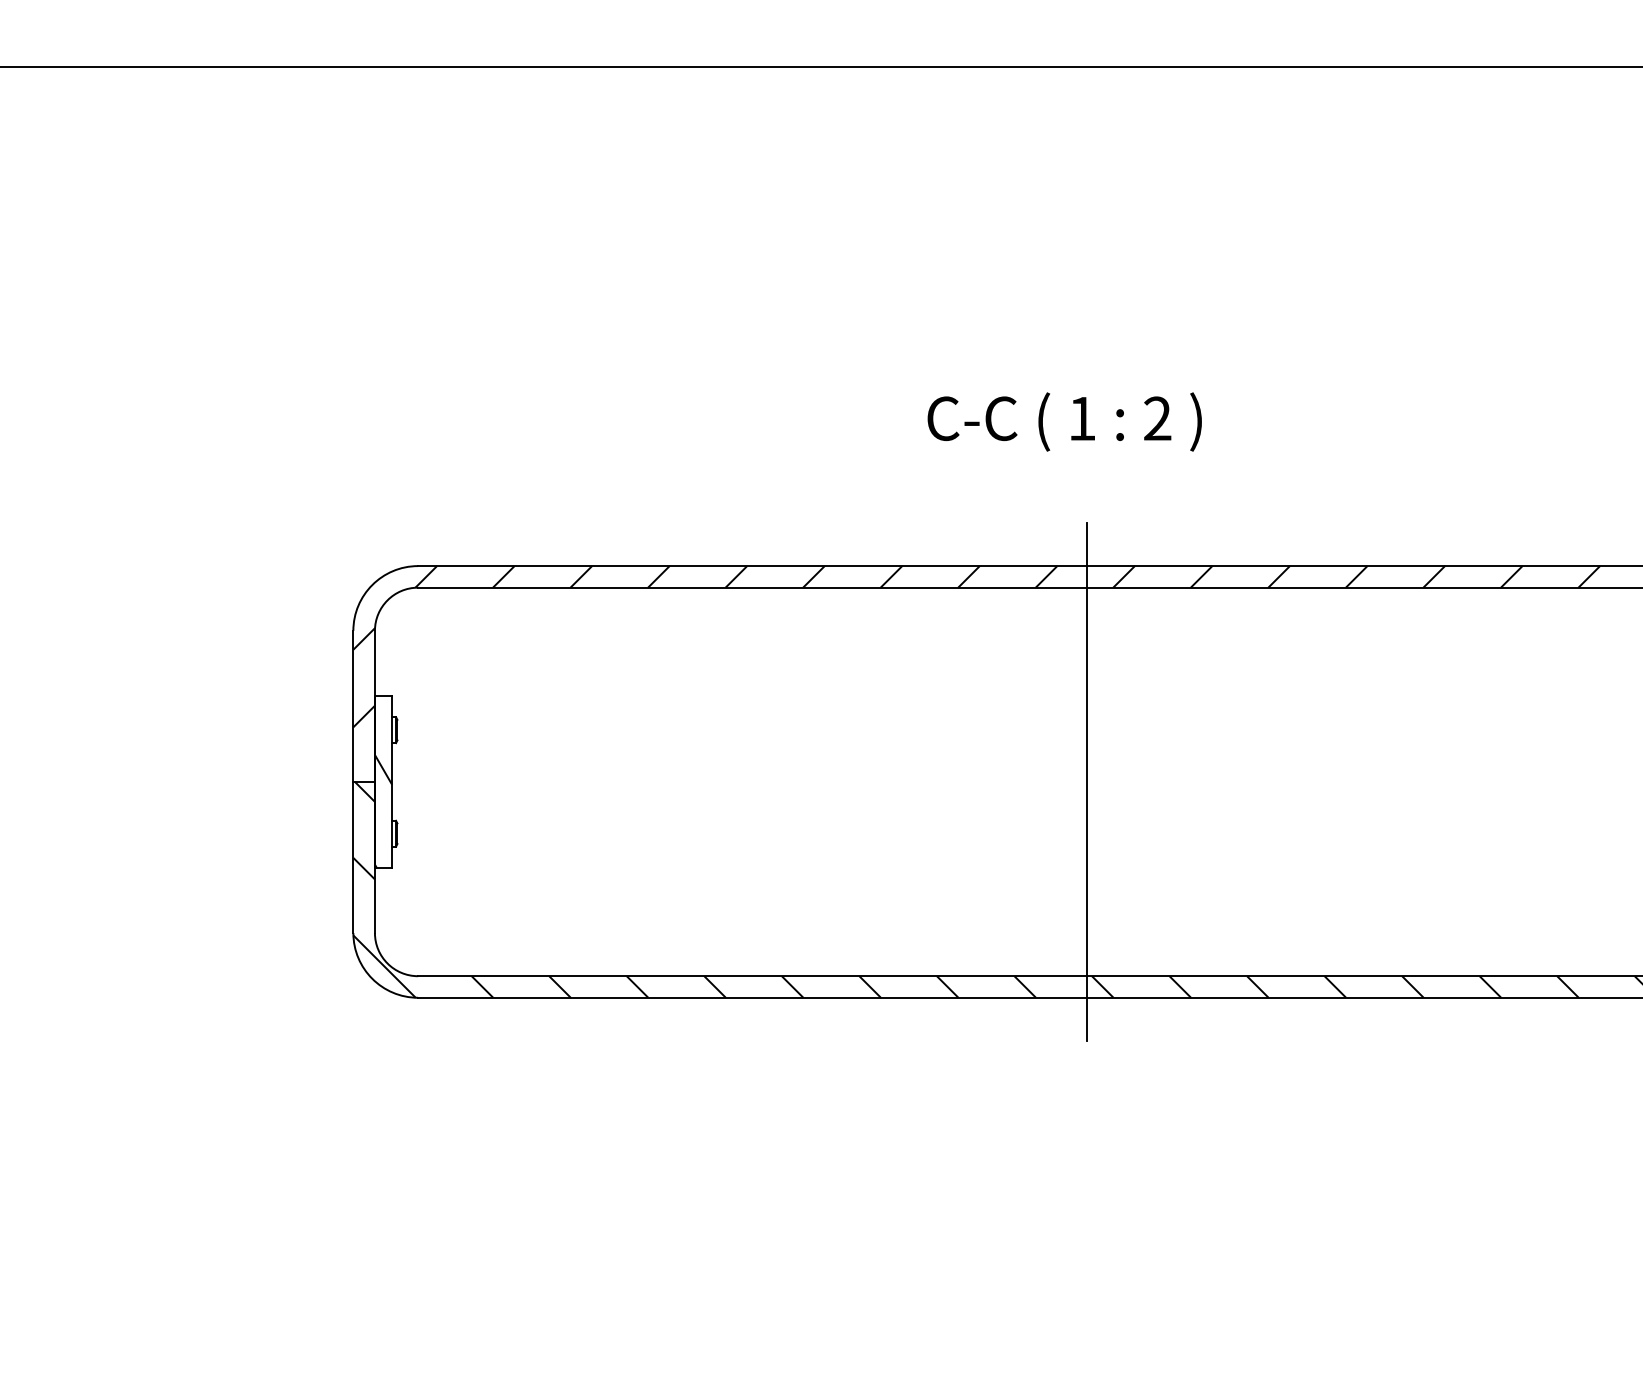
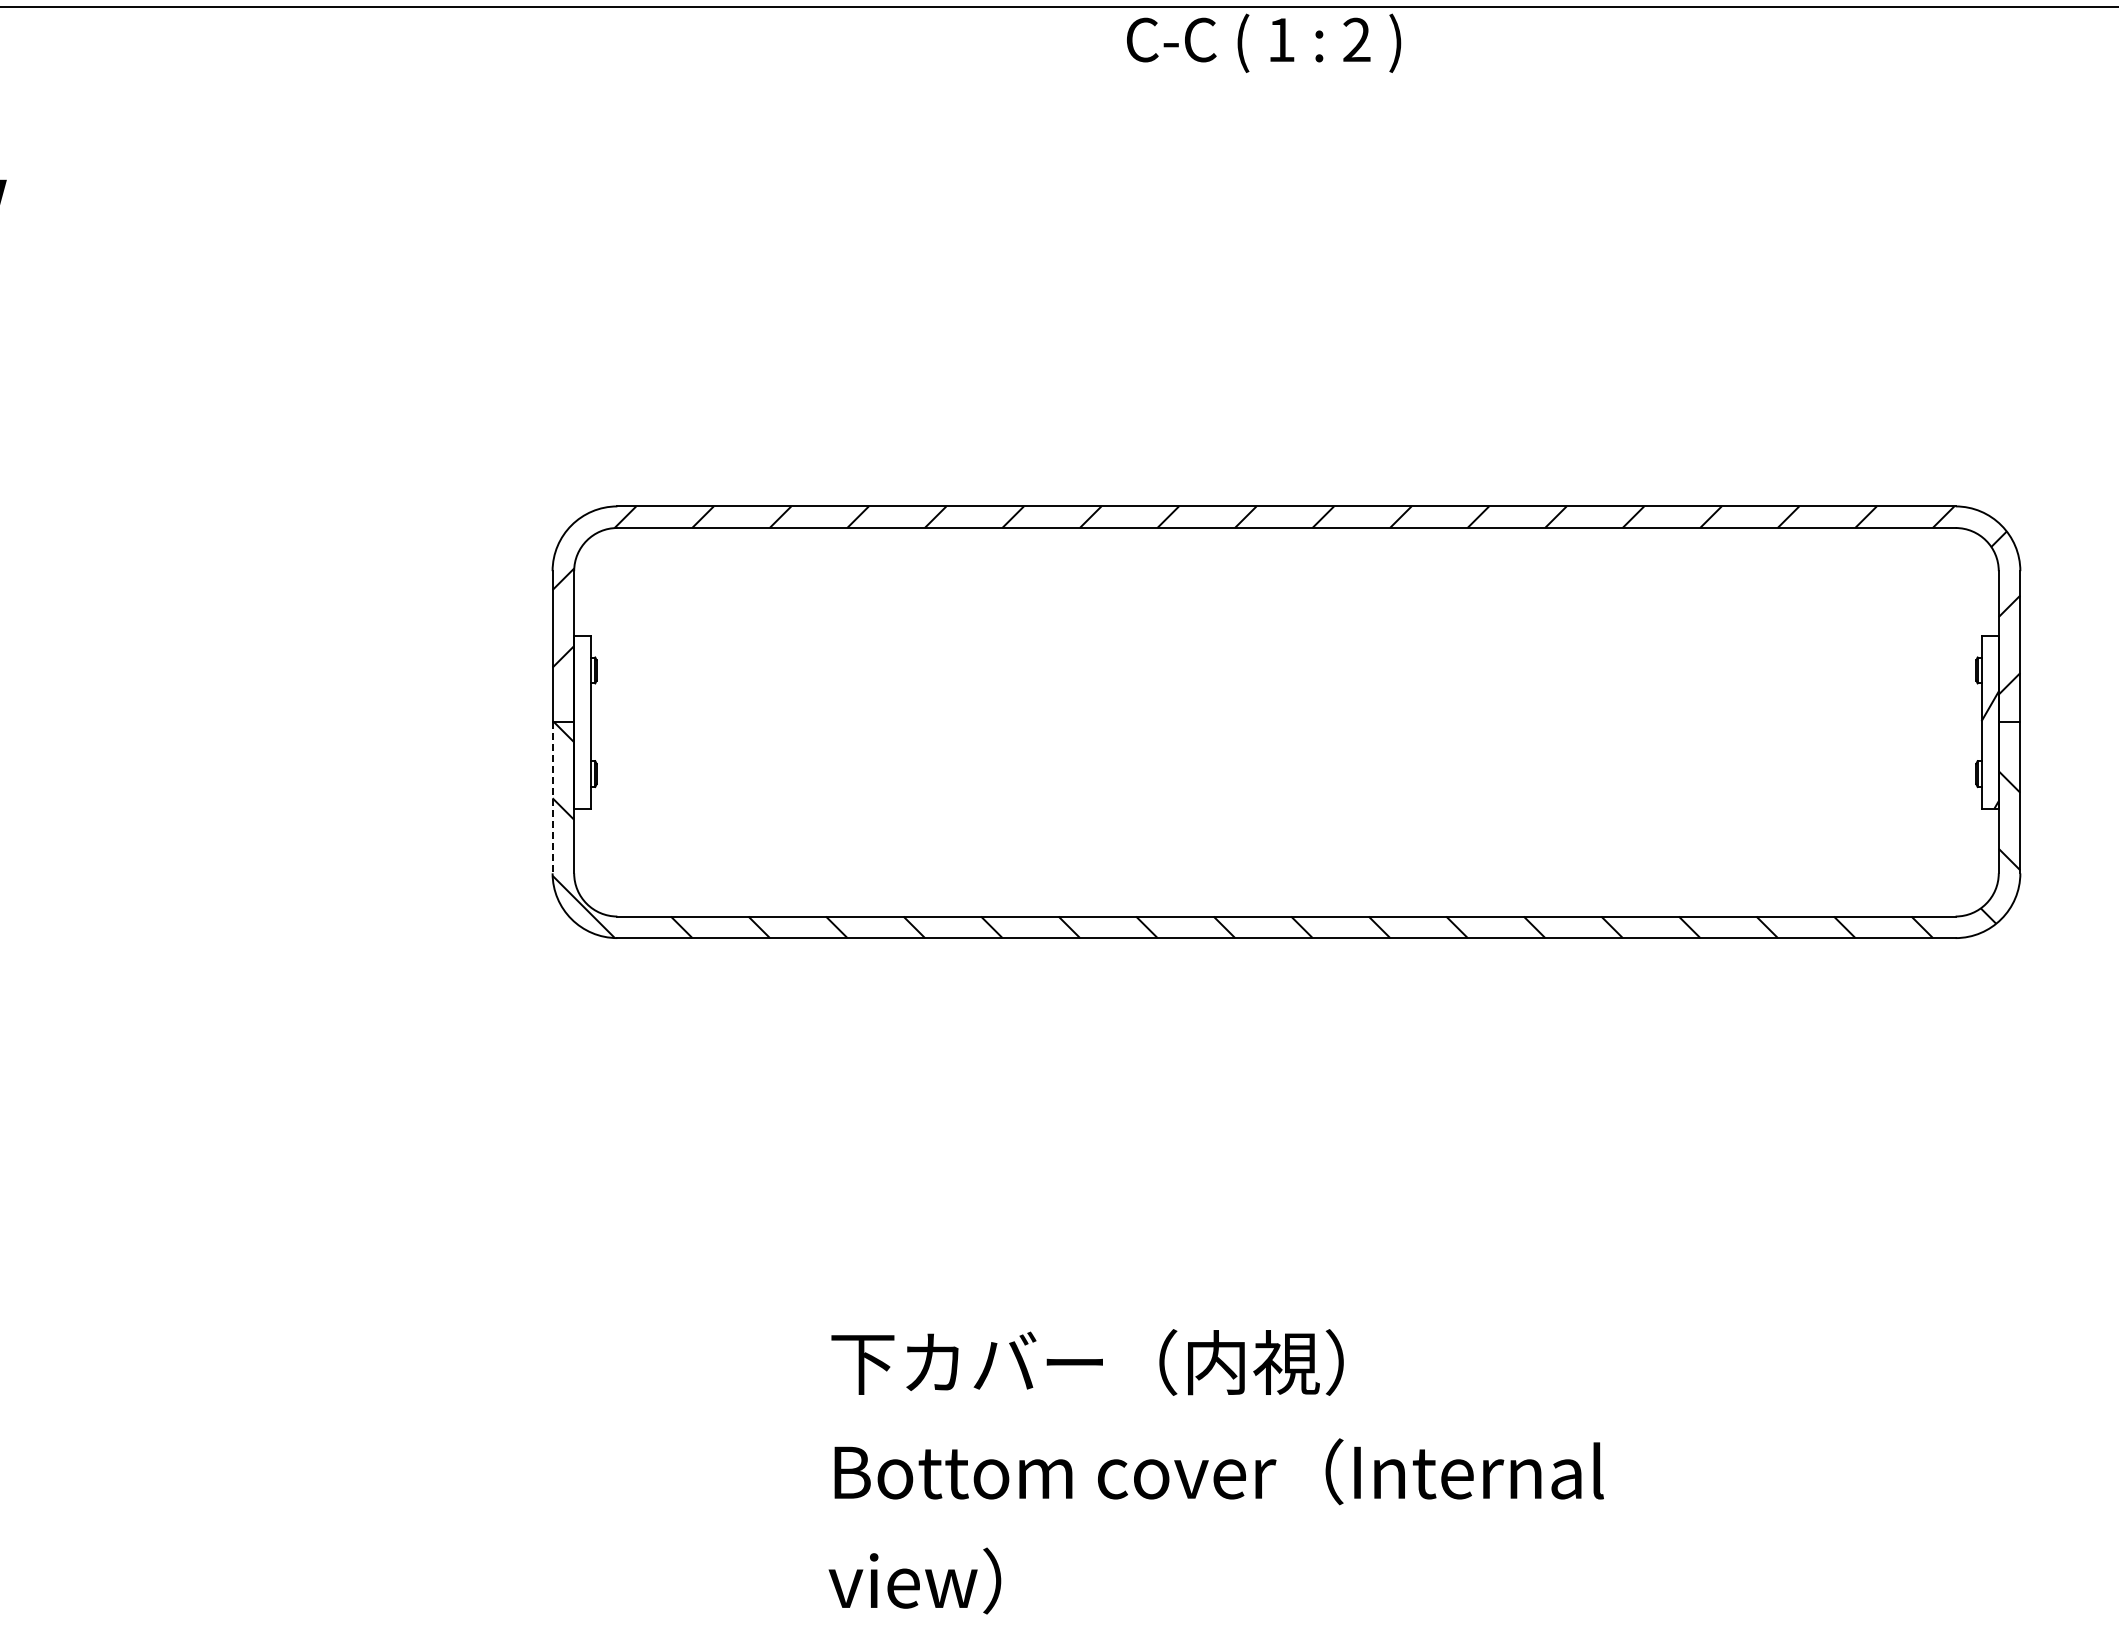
text: (1065, 421) -> (1264, 42), moved
line: (1087, 782) -> (1286, 722), removed
hatch: (383, 811) -> (582, 751), removed
line: (353, 857) -> (552, 797), solid -> dashed

